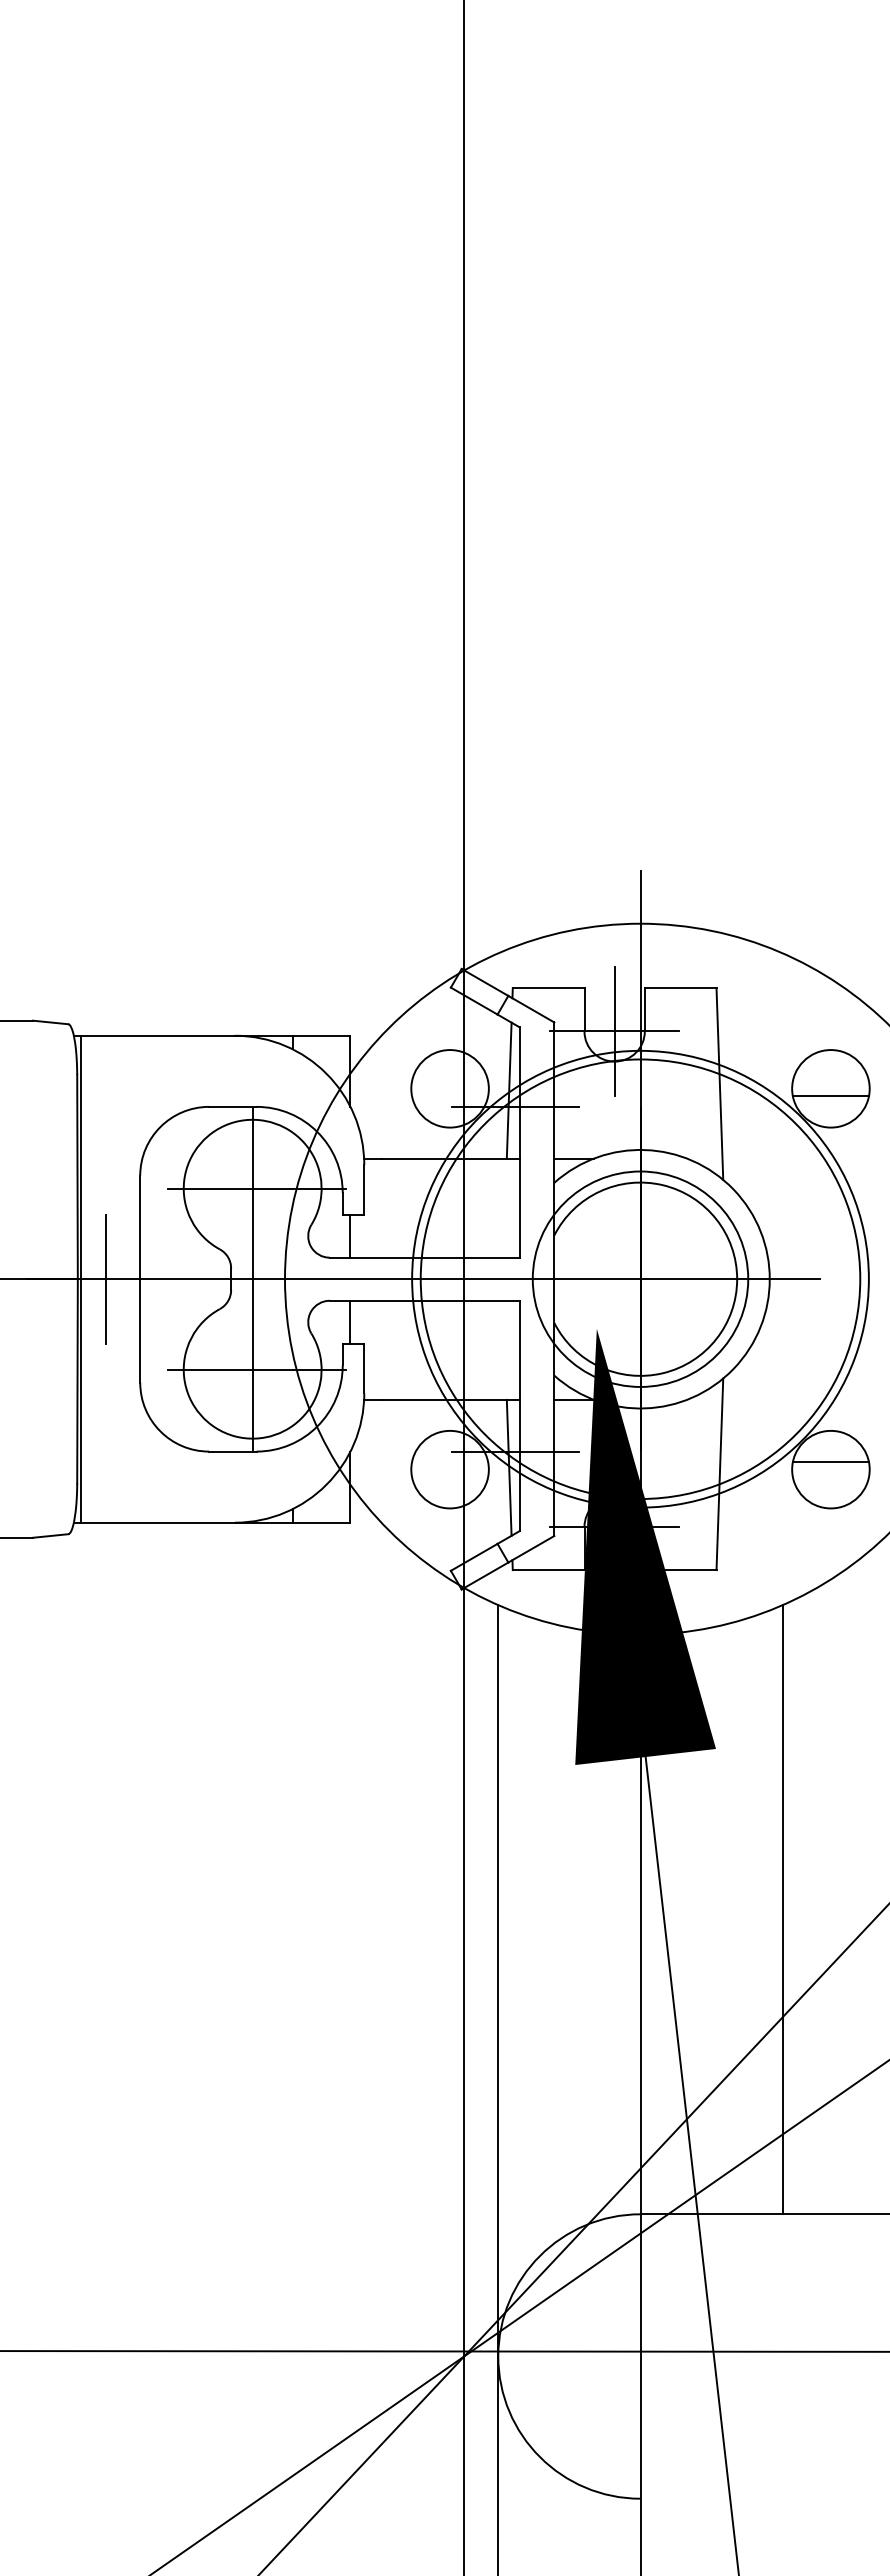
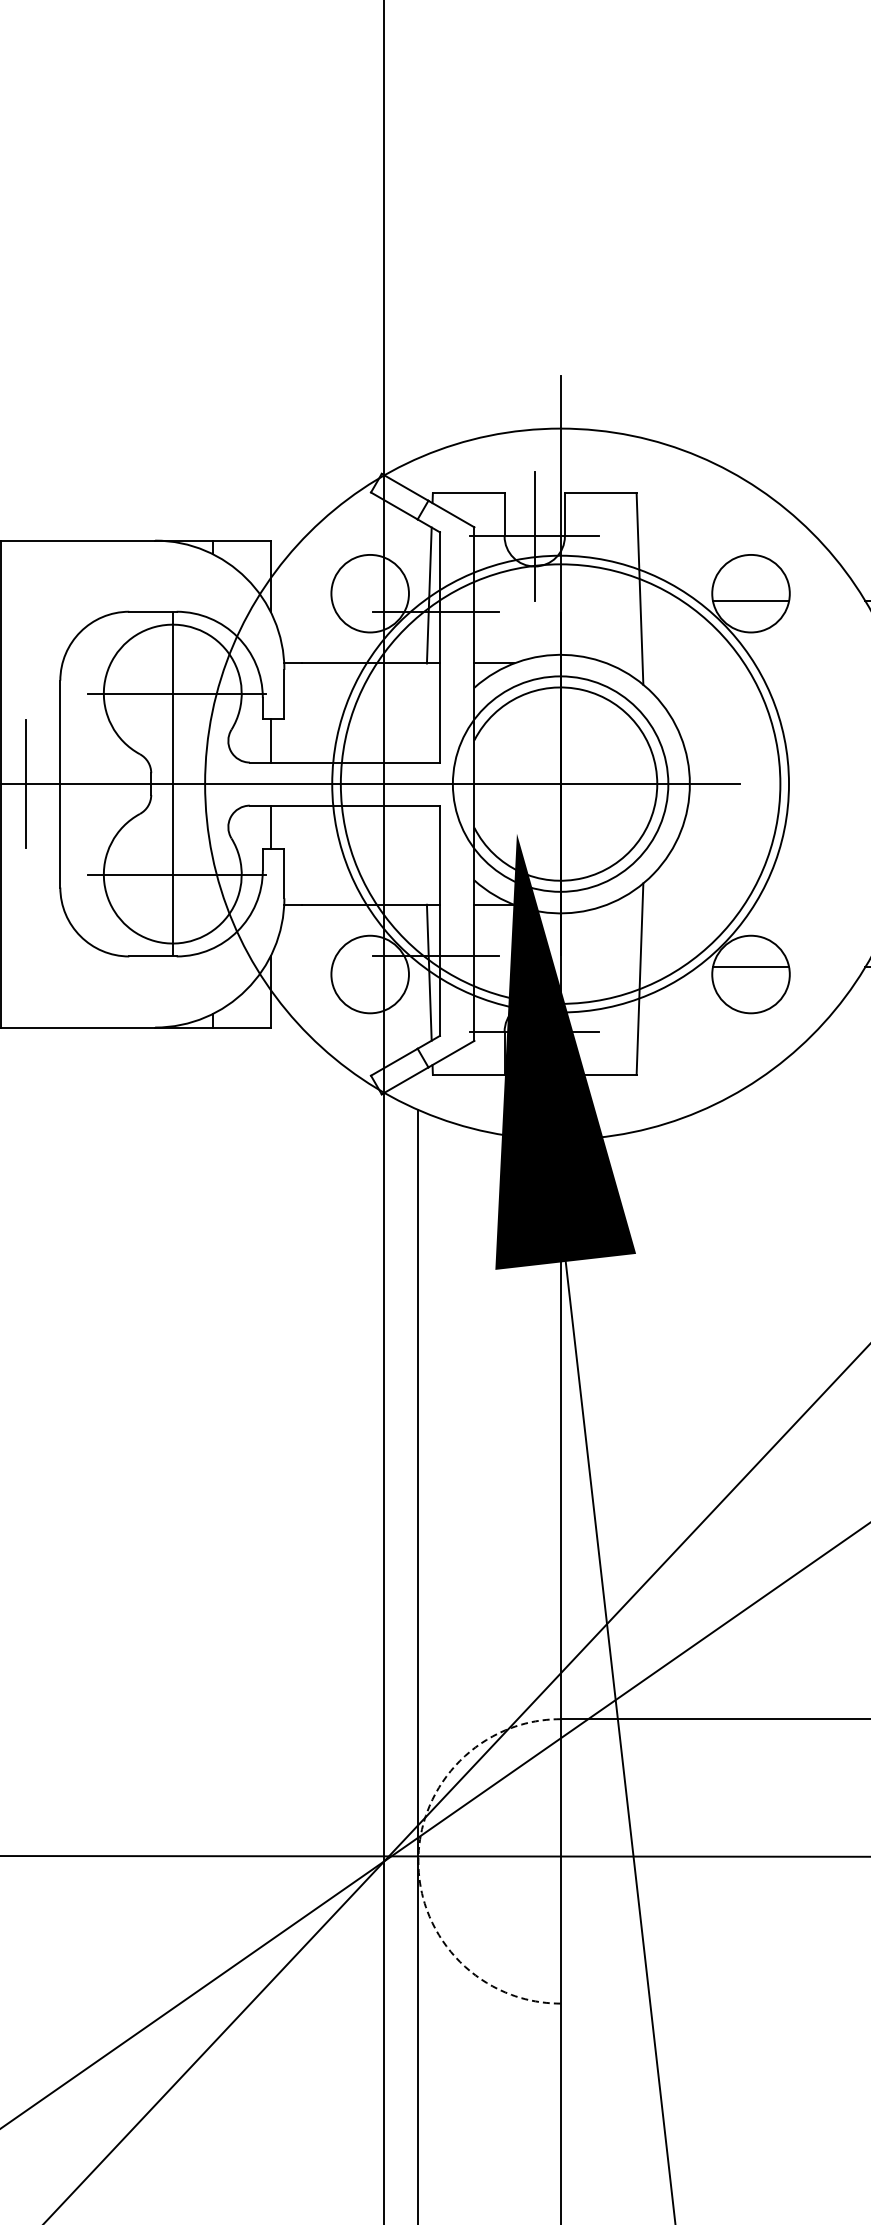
line: (782, 1909) -> (702, 1414), removed
arc: (498, 2356) -> (418, 1861), solid -> dashed

